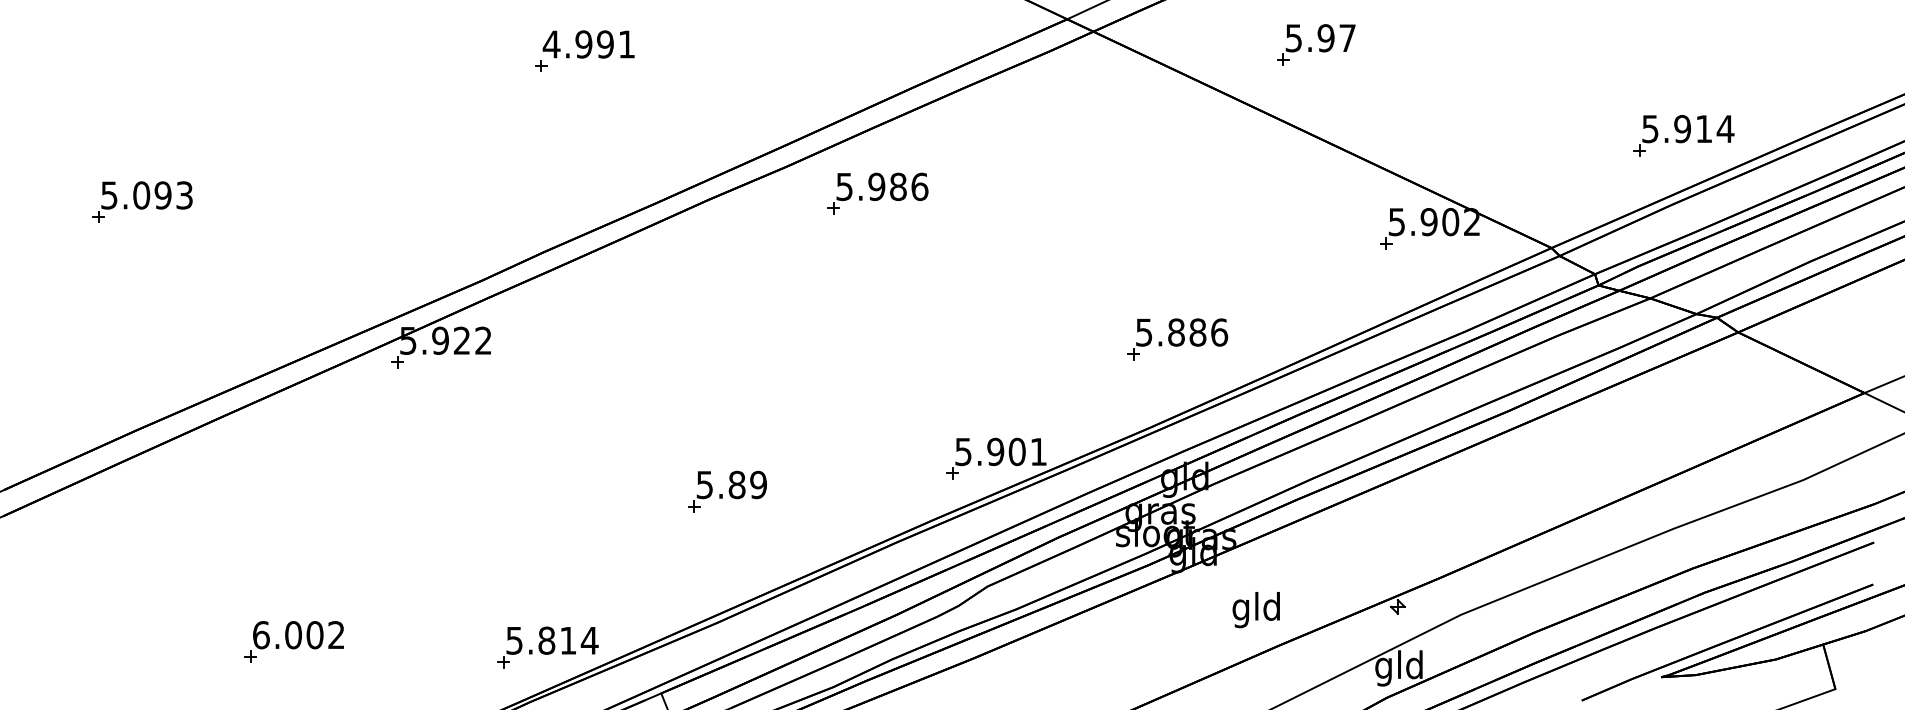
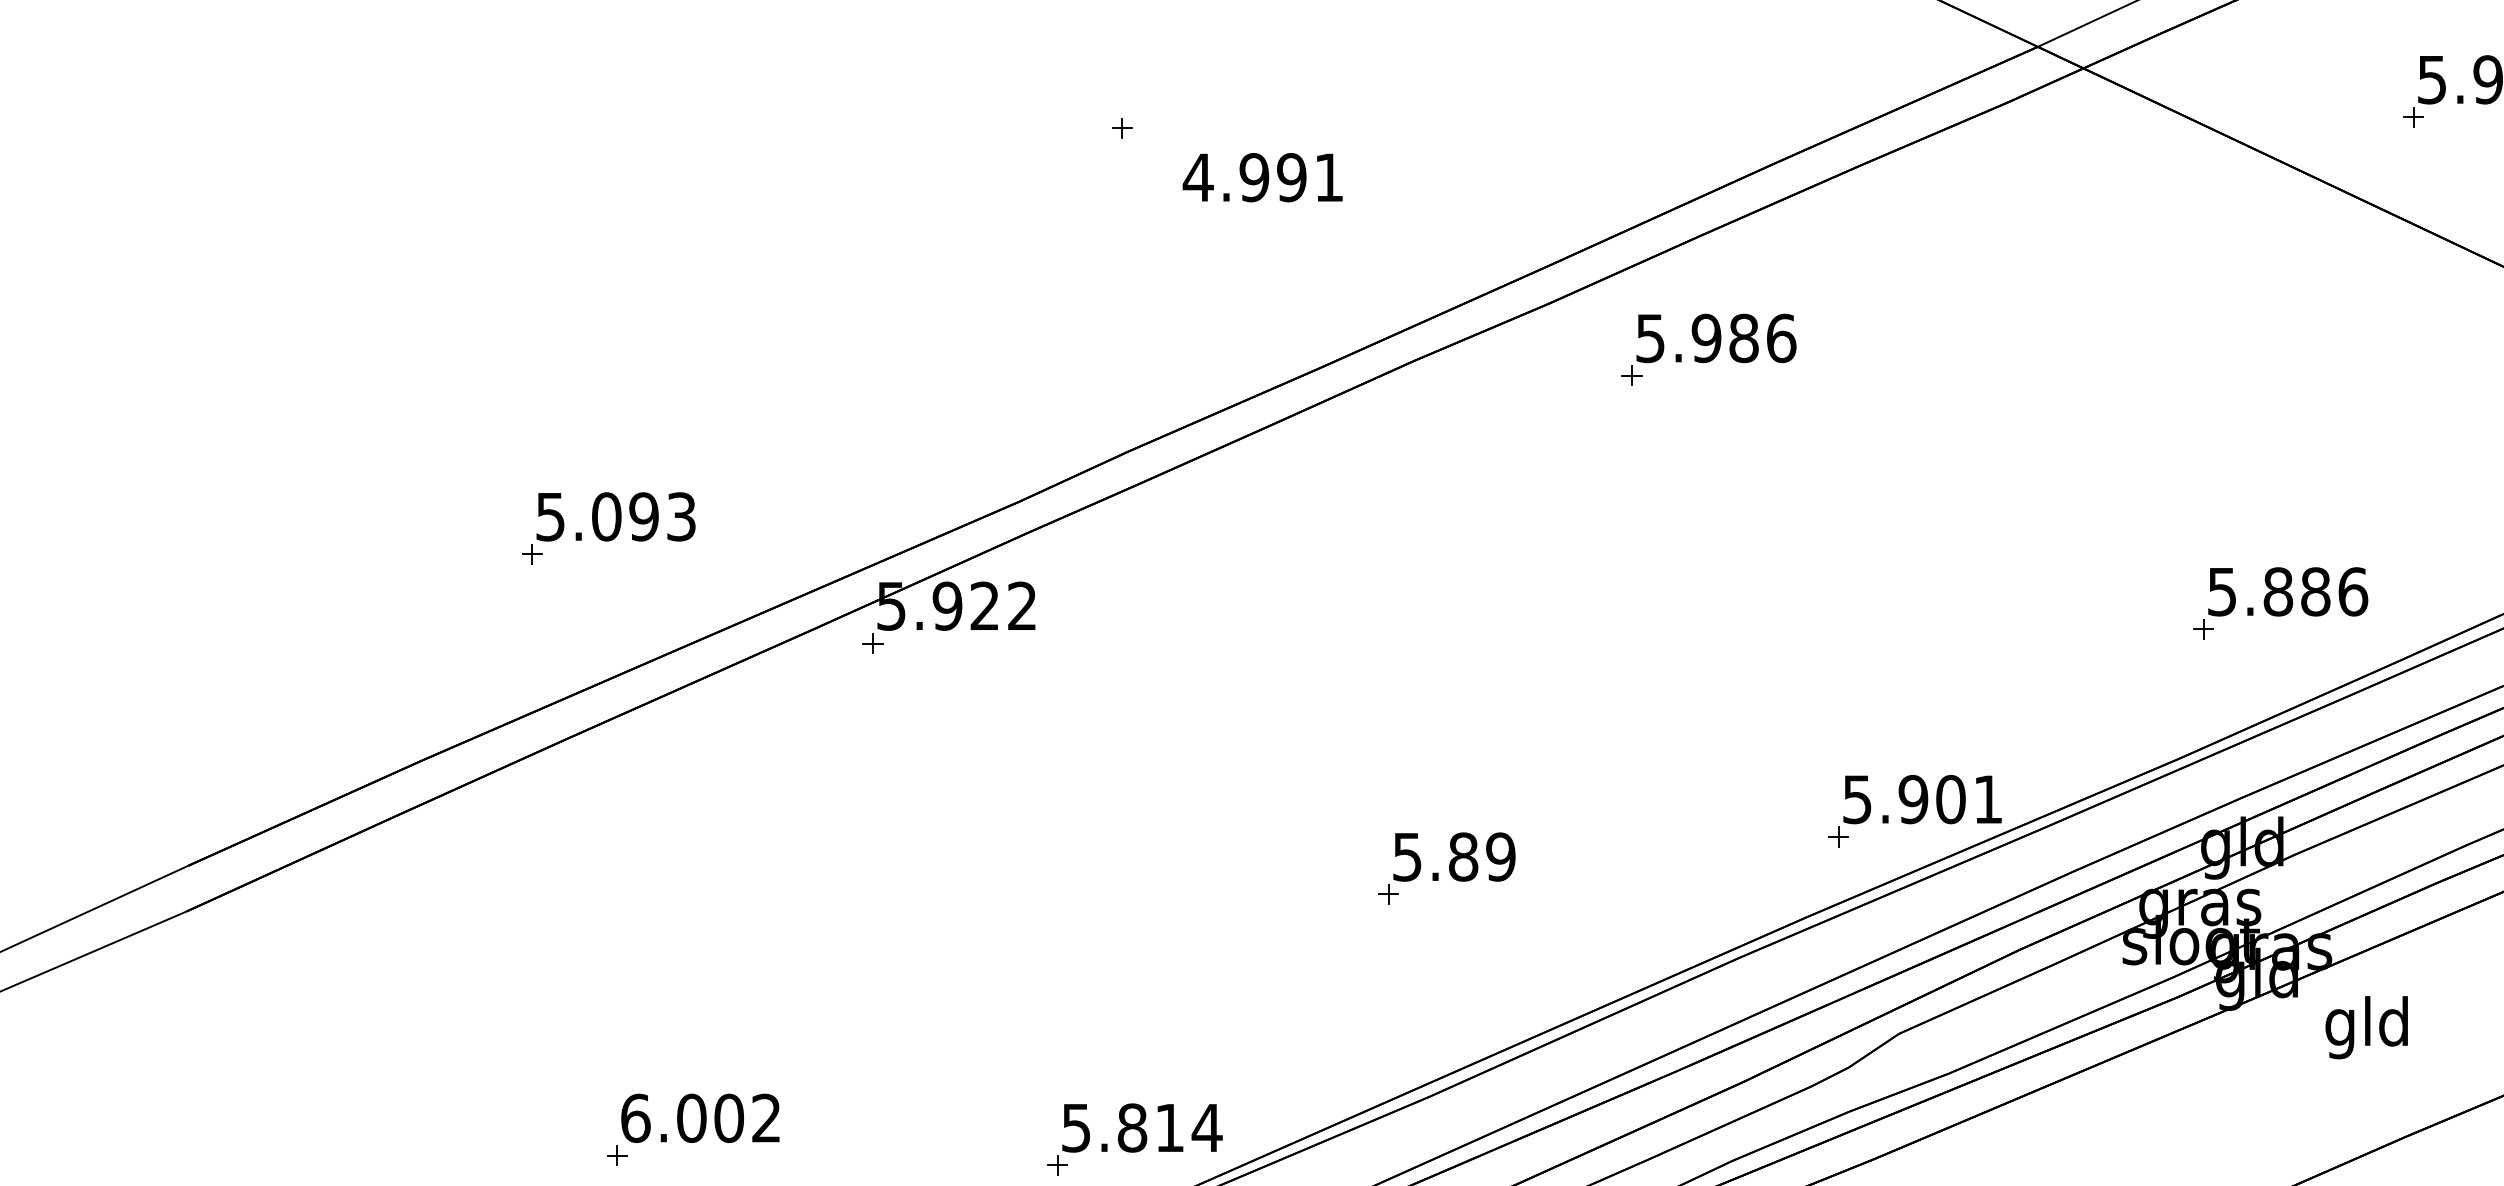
text: (588, 44) -> (1262, 177), moved
part: (142, 201) -> (608, 527), moved
part: (1177, 339) -> (2280, 603), moved
text: (1255, 610) -> (2365, 1028), moved

